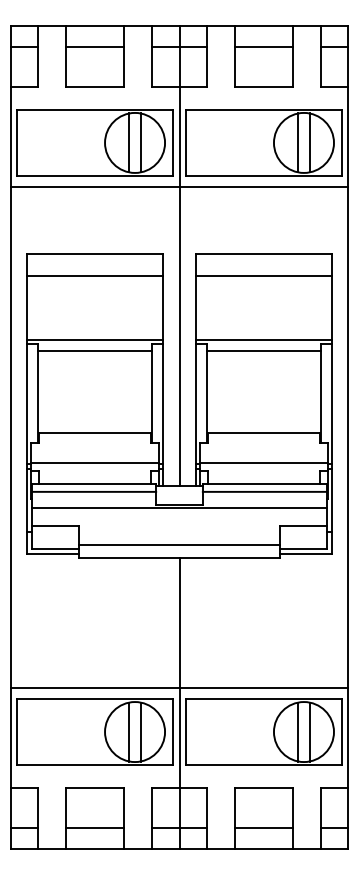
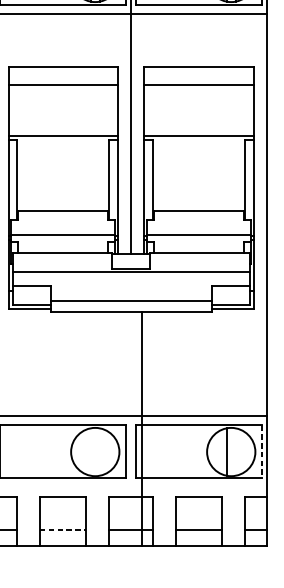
line: (94, 350) -> (62, 144), removed
line: (263, 350) -> (198, 144), removed
line: (94, 491) -> (62, 258), removed
line: (264, 491) -> (199, 258), removed
line: (179, 703) -> (141, 429), moved
line: (129, 731) -> (90, 451), removed
line: (140, 731) -> (99, 451), removed
line: (309, 731) -> (235, 451), removed
line: (341, 732) -> (261, 452), solid -> dashed
line: (95, 828) -> (63, 529), solid -> dashed

